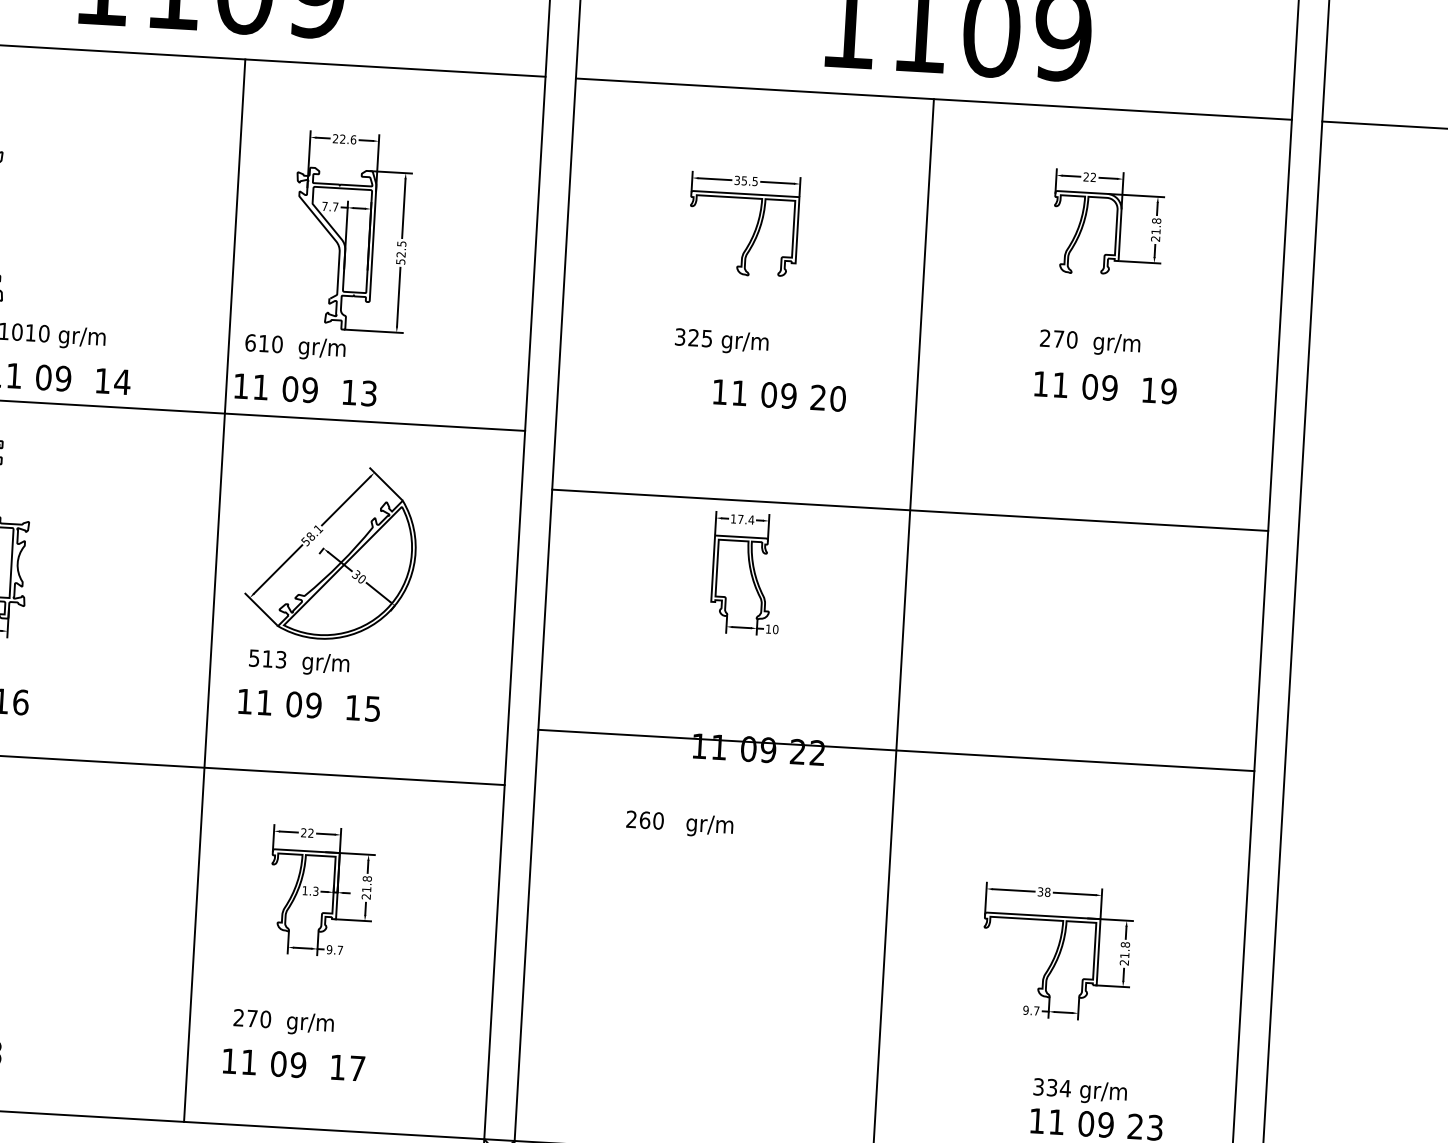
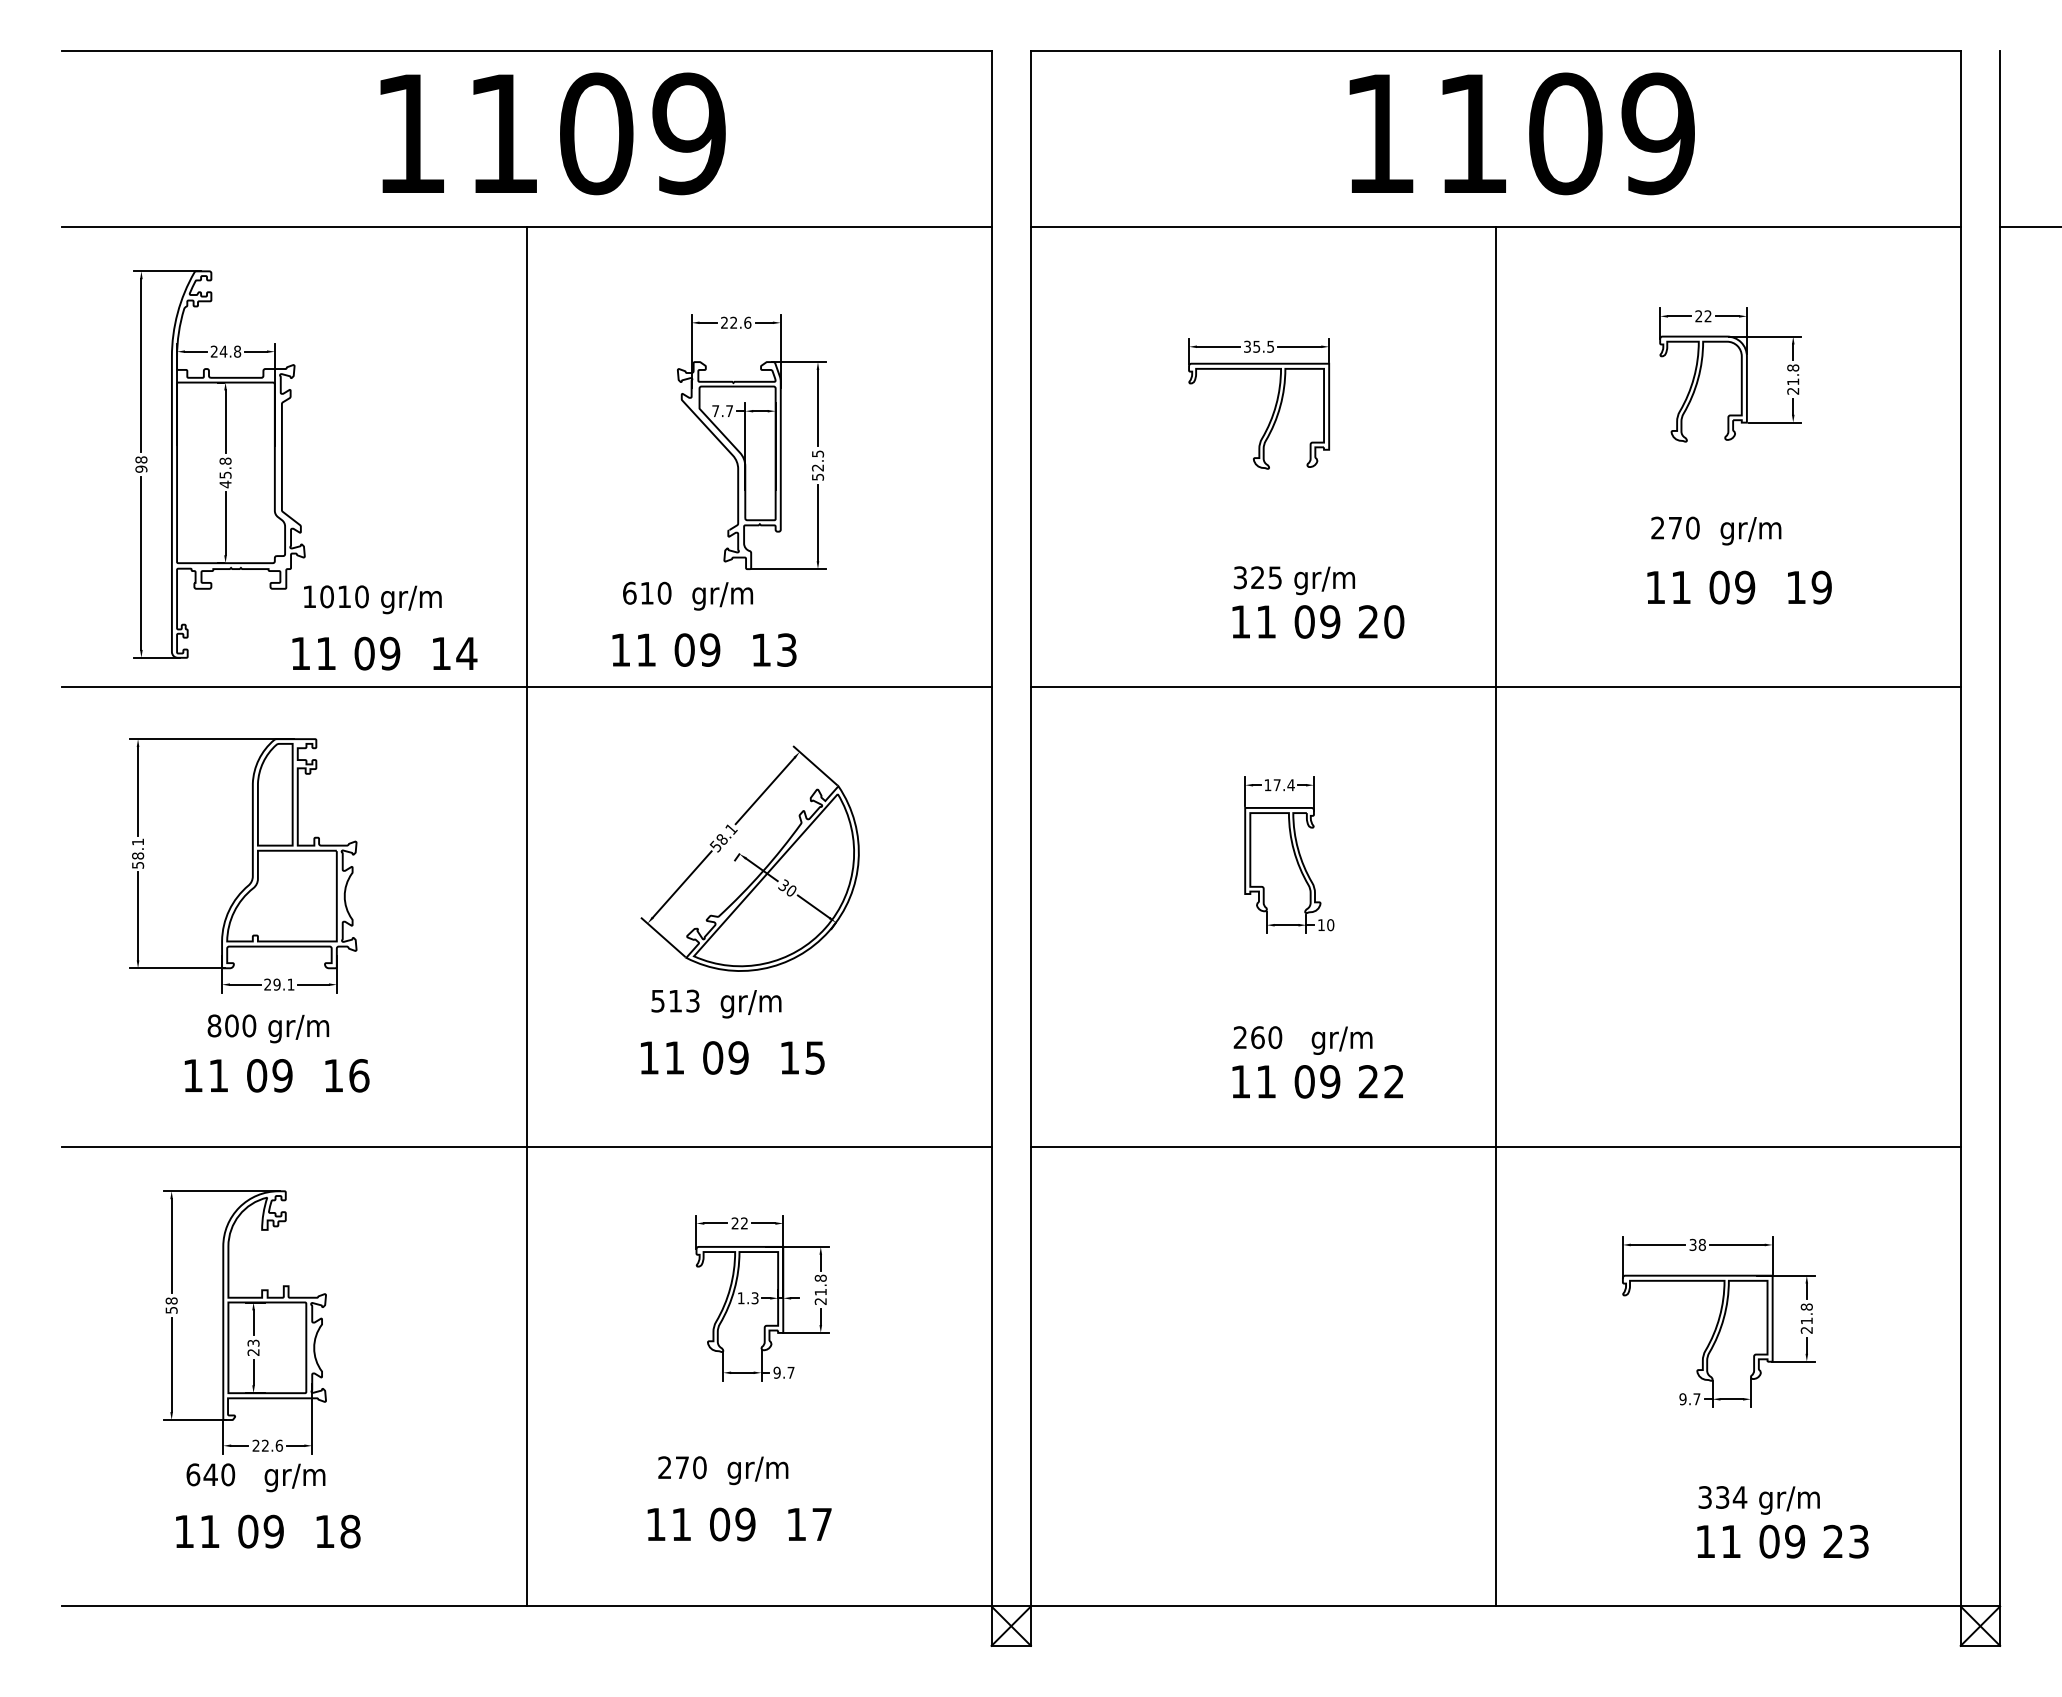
text: (721, 341) -> (1293, 580), moved
line: (909, 510) -> (1495, 686), moved
line: (214, 590) -> (526, 916), moved
line: (896, 750) -> (1495, 1146), moved
text: (679, 824) -> (1302, 1040), moved

